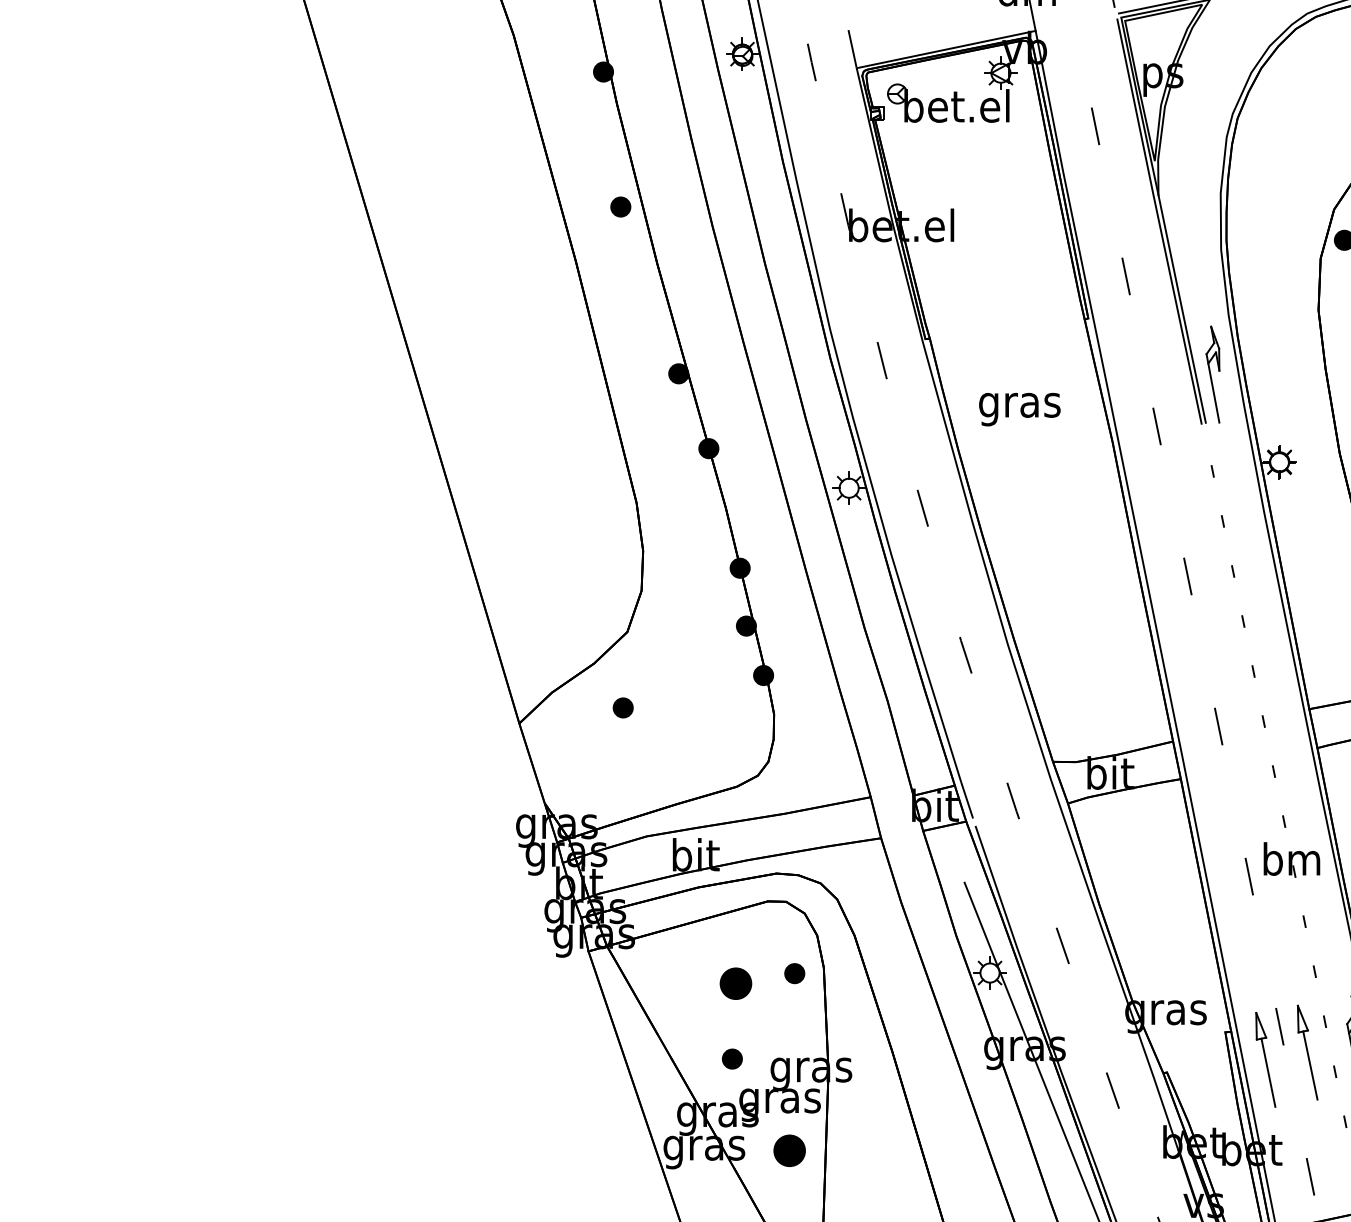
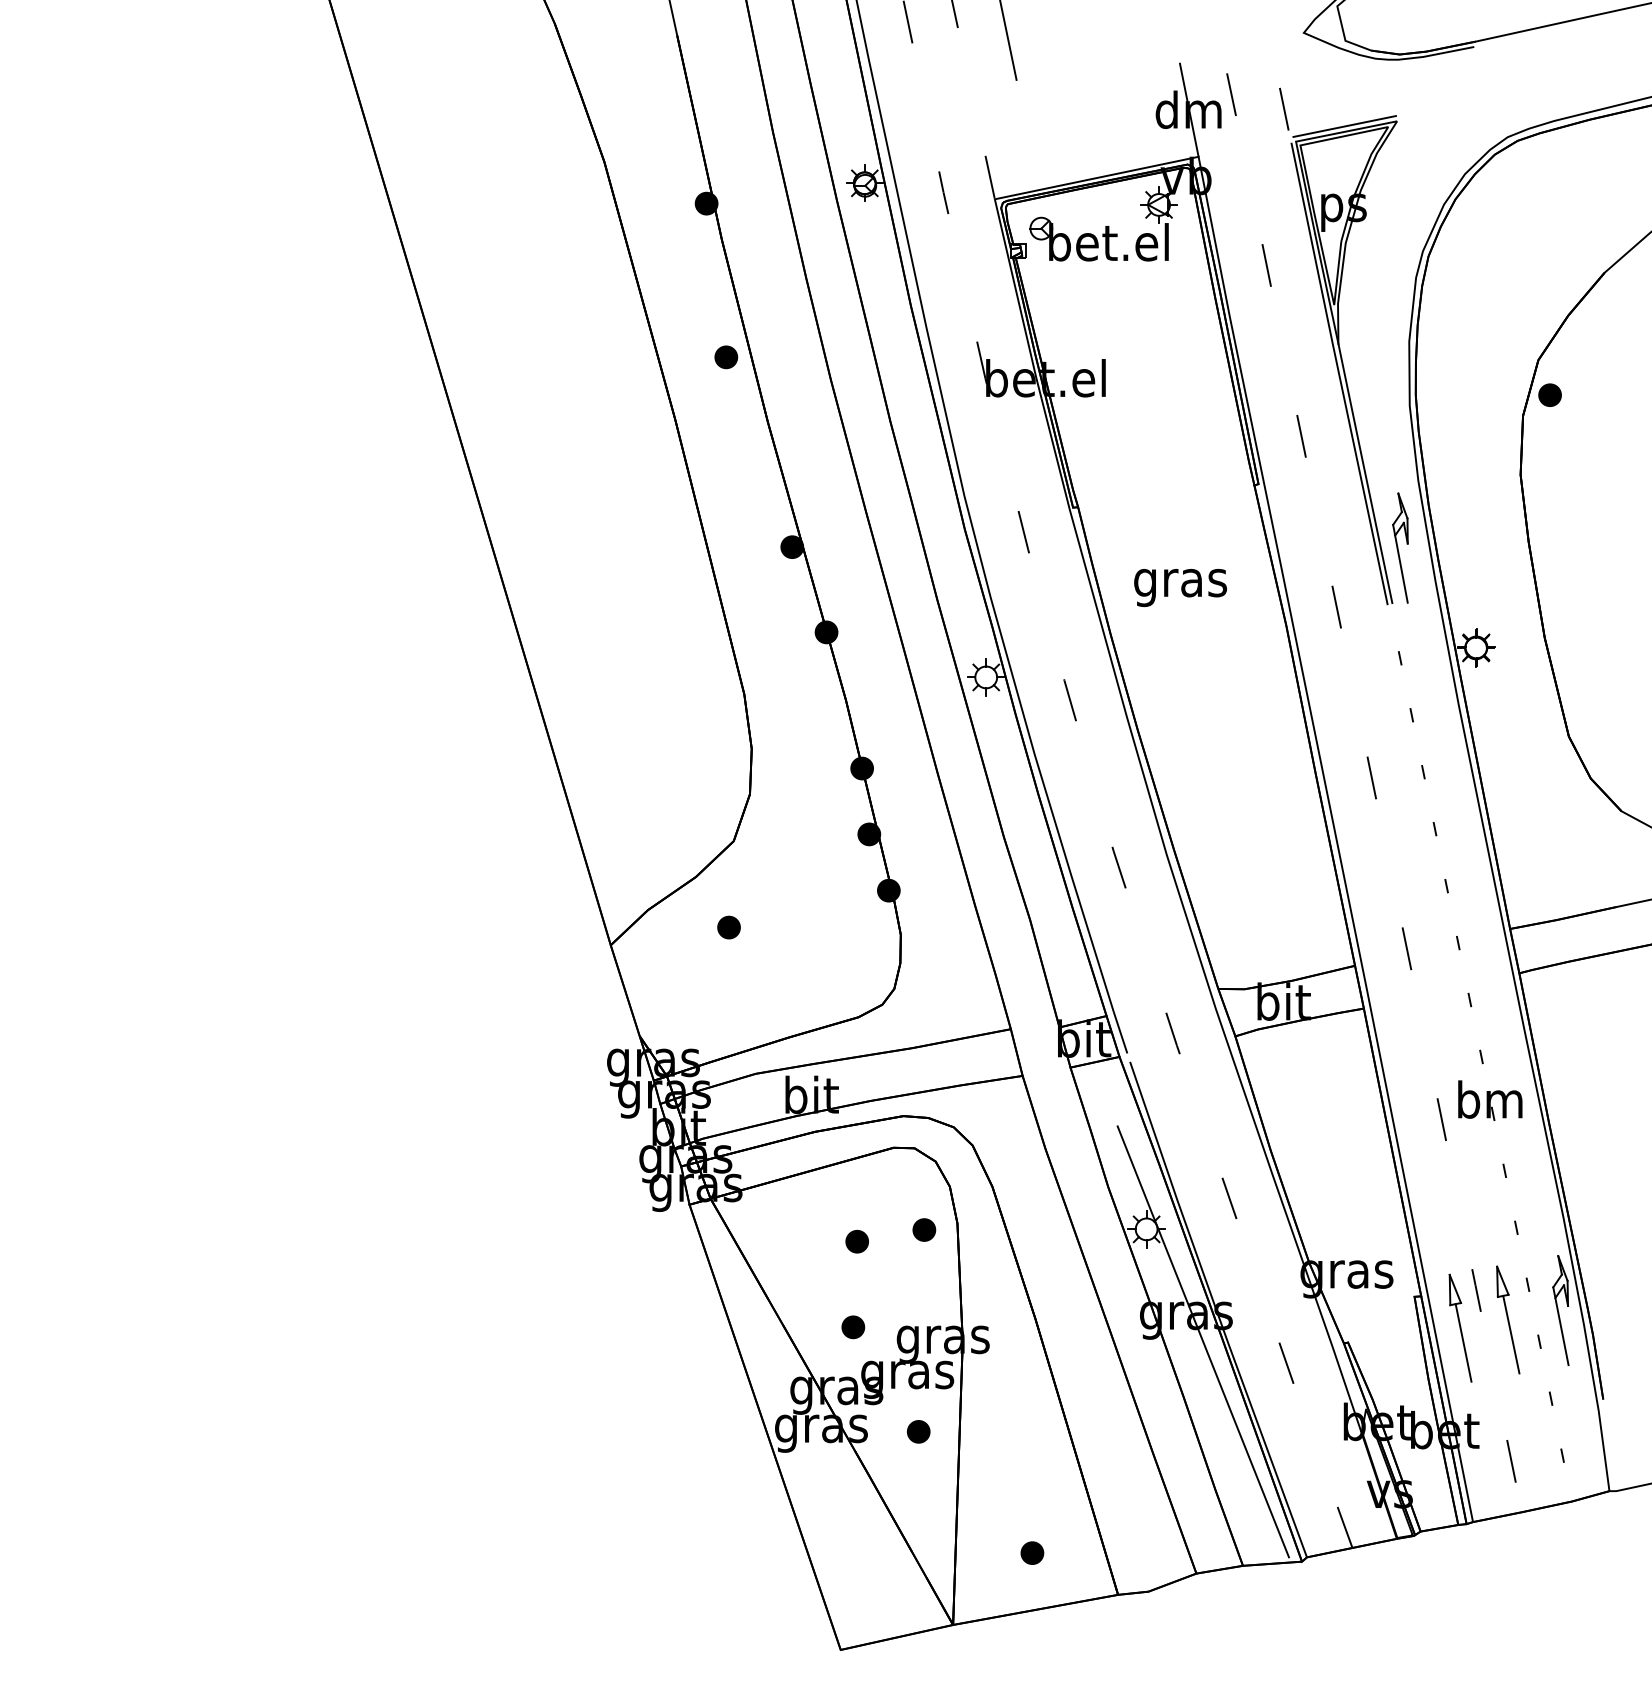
part: (735, 983) -> (856, 1241), size x0.62
part: (789, 1150) -> (918, 1431), size x0.62

